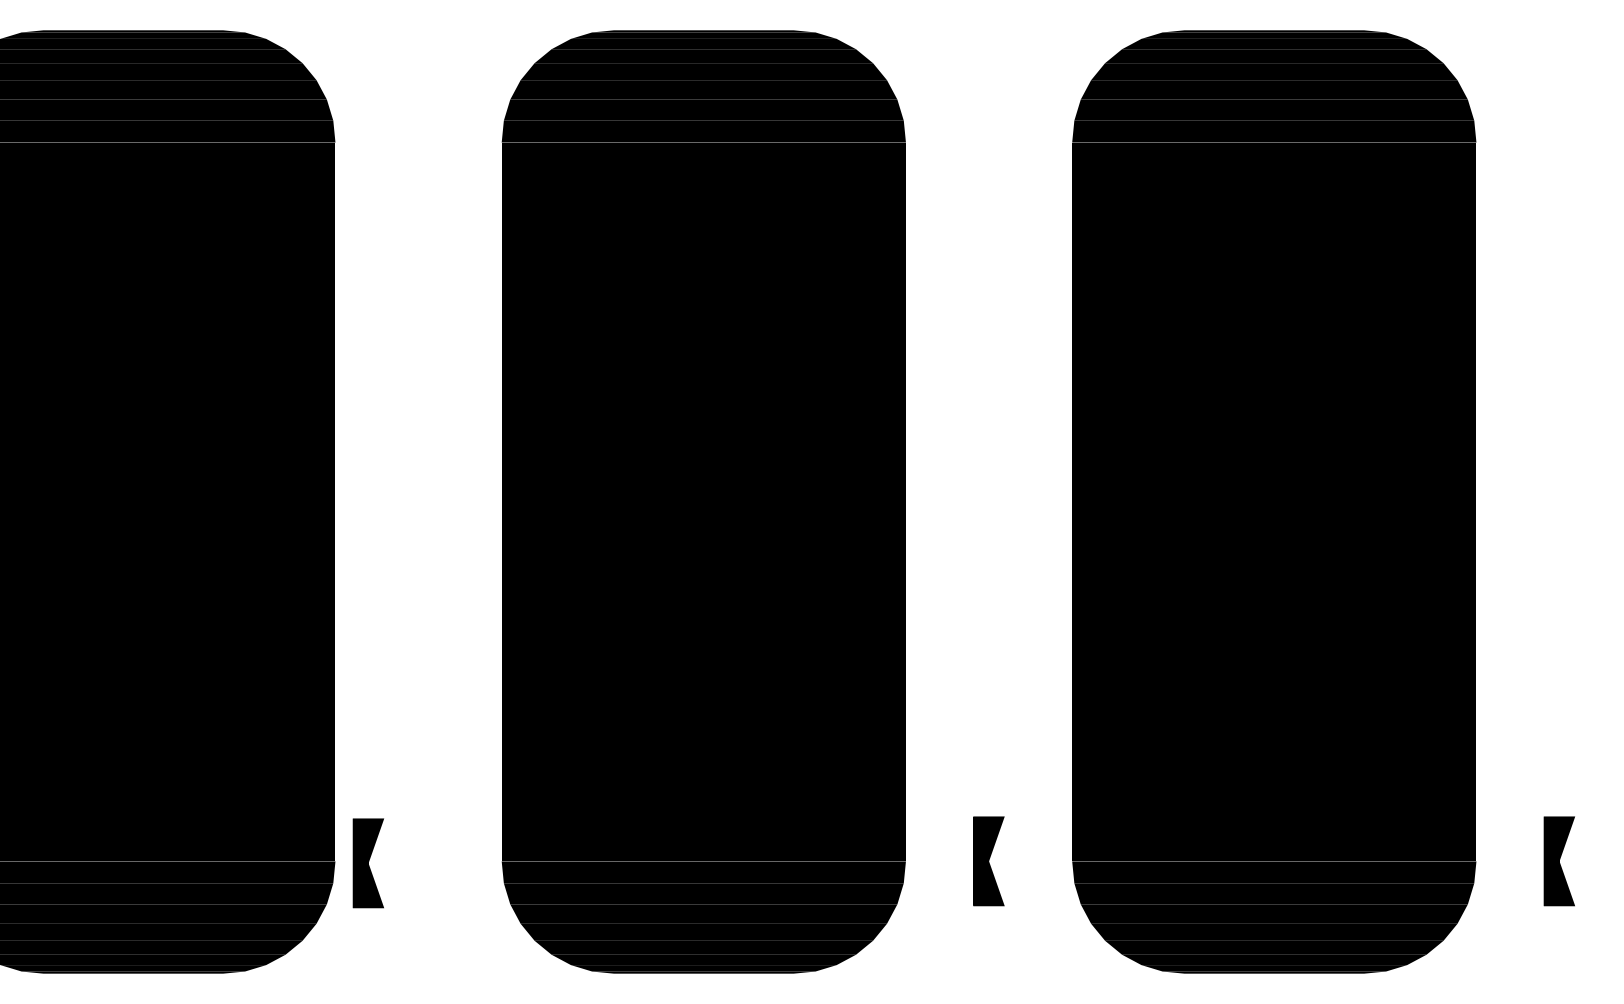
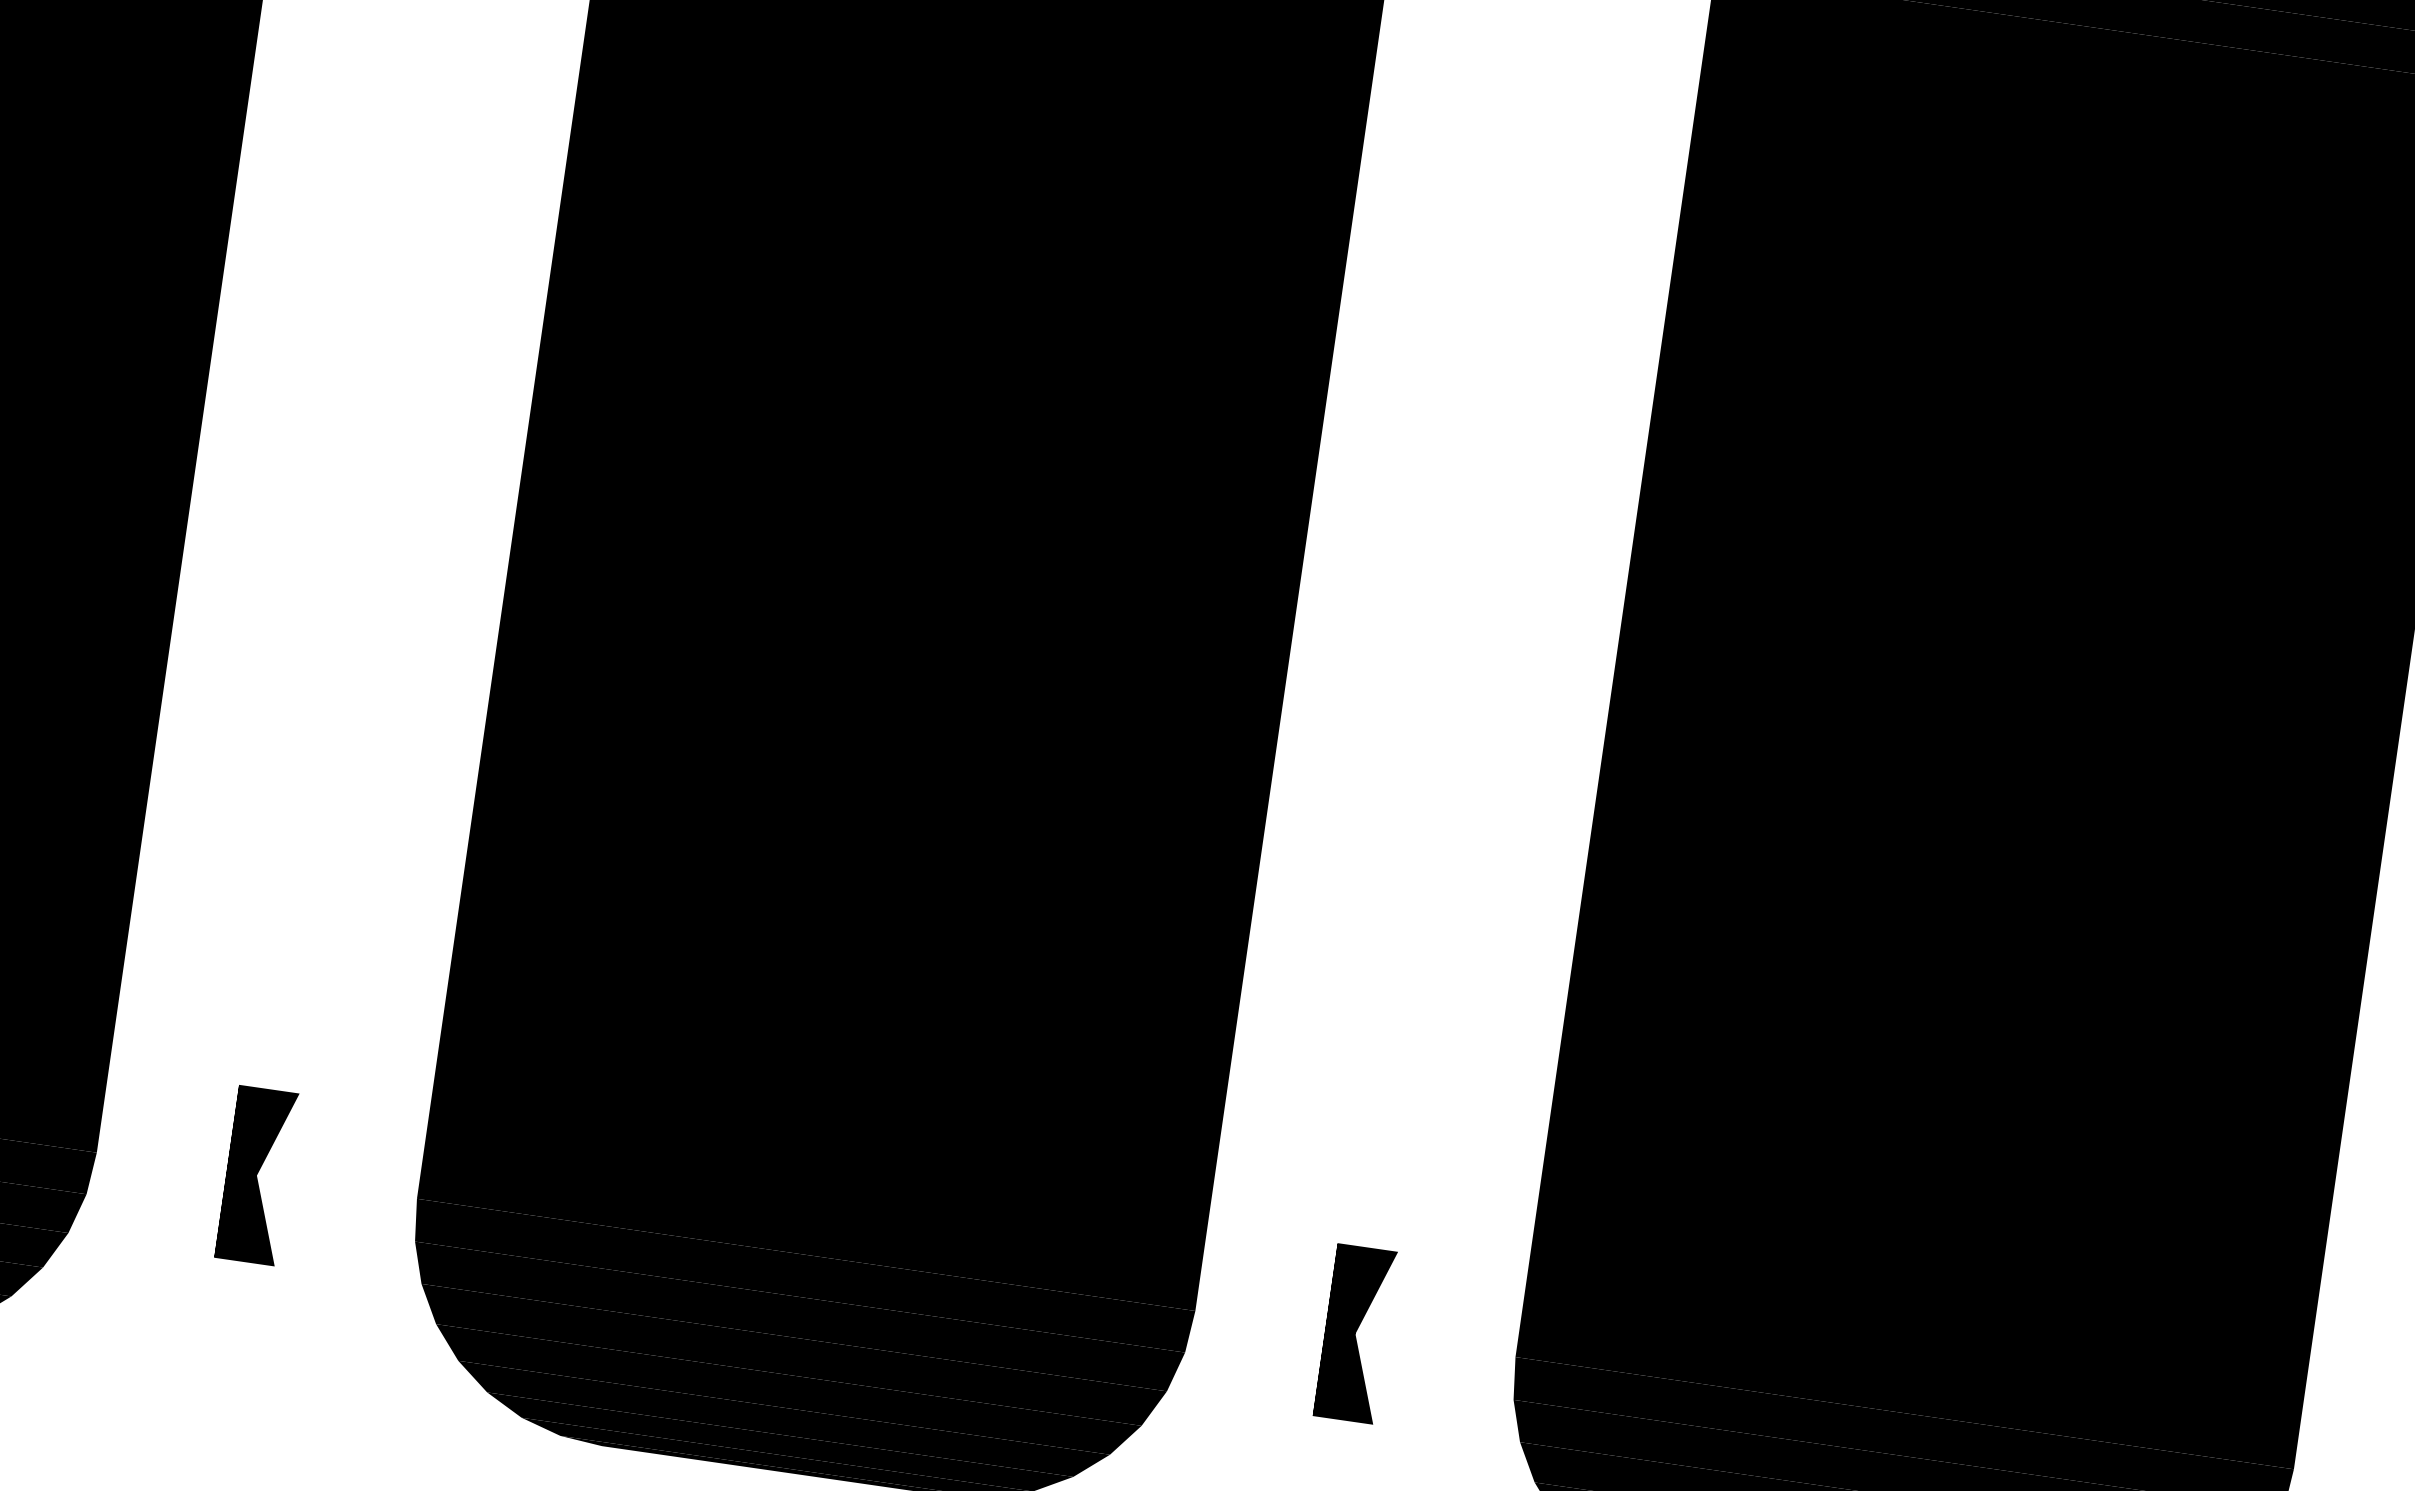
part: (367, 863) -> (254, 1175), moved

